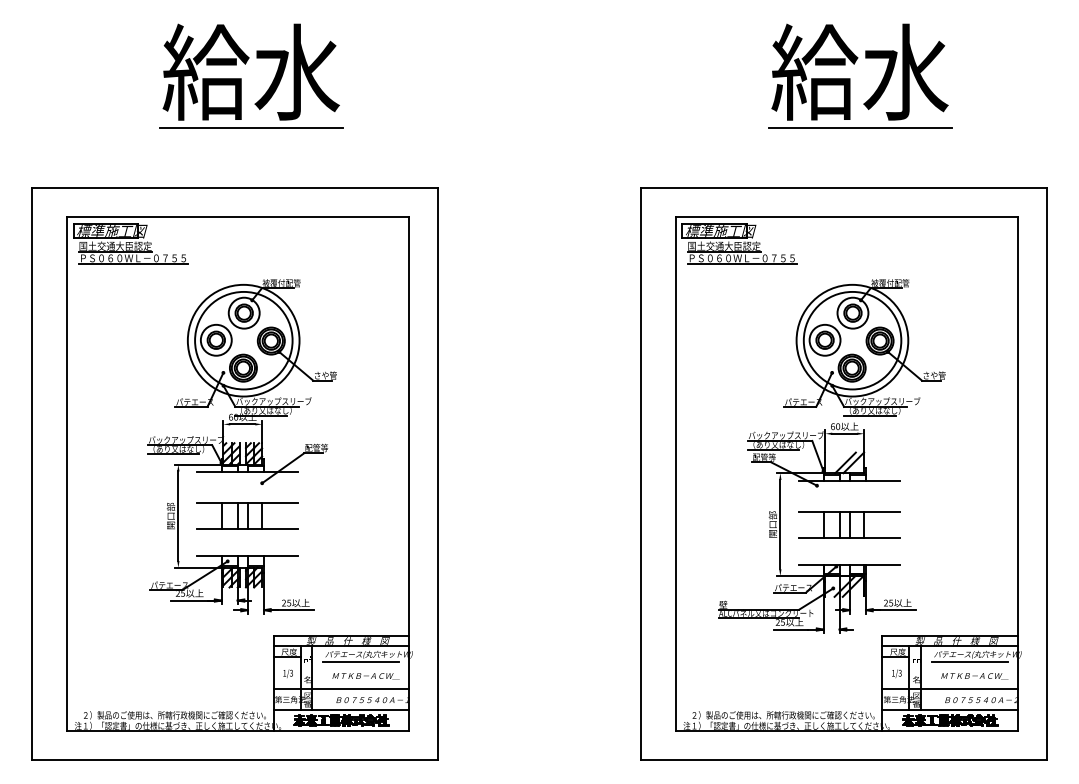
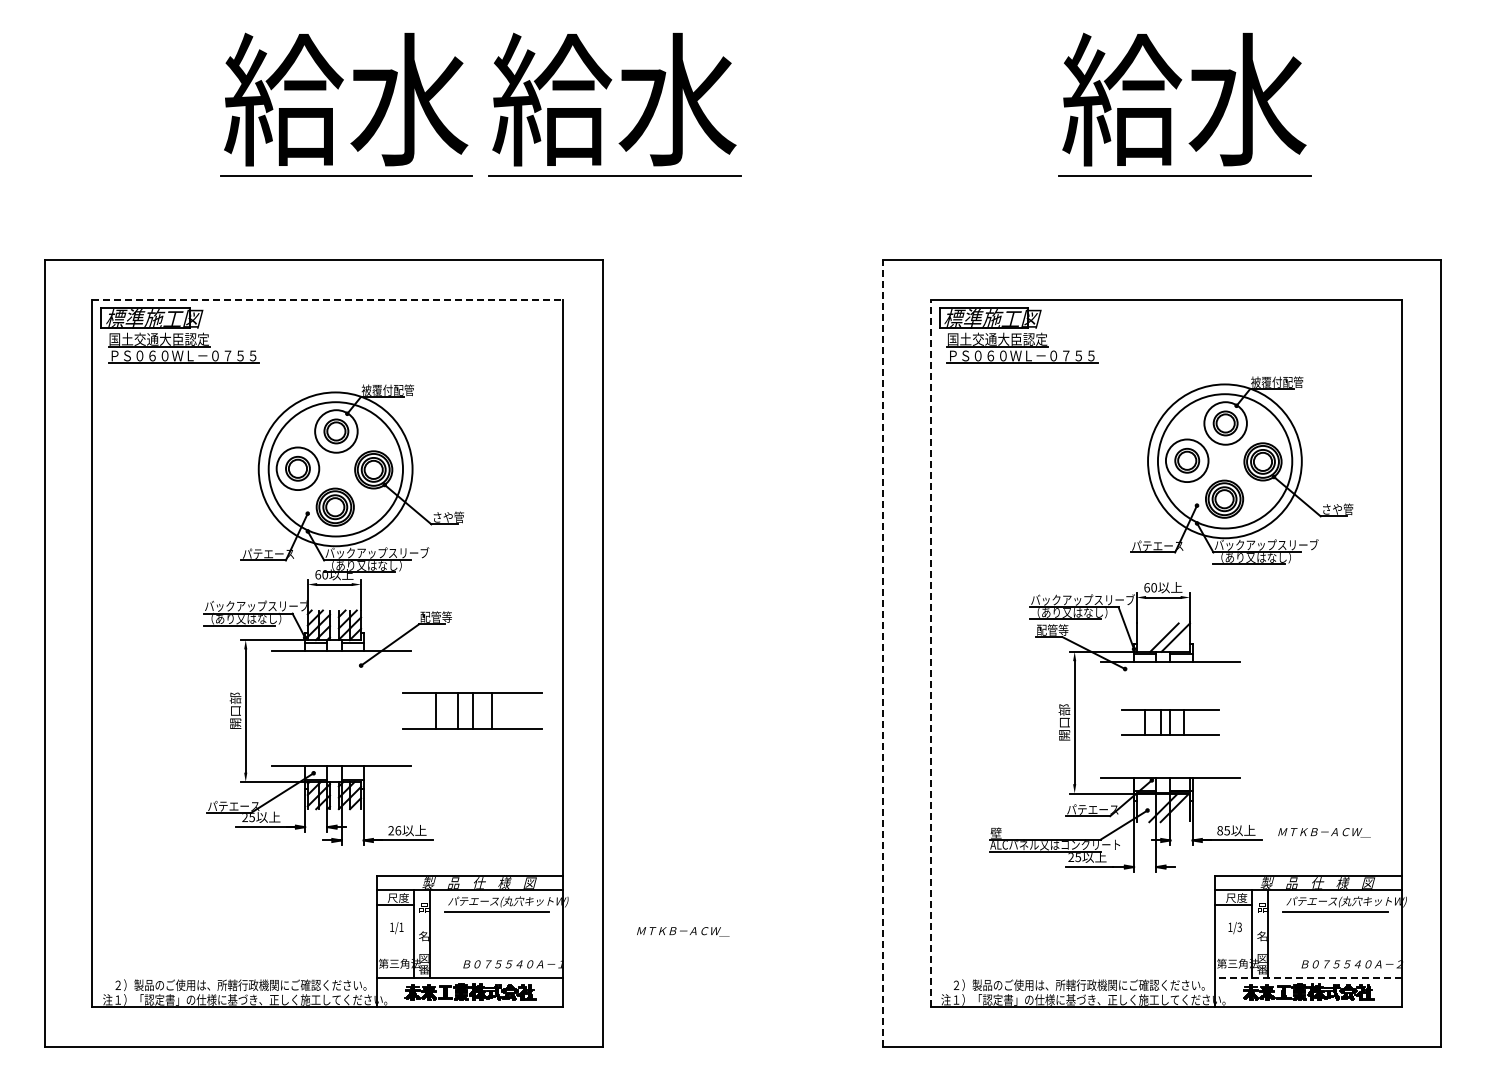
part: (436, 78) -> (601, 108), added
line: (238, 217) -> (328, 299), solid -> dashed
part: (864, 347) -> (1241, 470), moved
line: (640, 474) -> (882, 653), solid -> dashed
line: (675, 474) -> (930, 653), solid -> dashed
part: (247, 515) -> (472, 710), moved
part: (849, 524) -> (1170, 722), size x0.7
text: (289, 602) -> (398, 830), 25 -> 26
text: (886, 602) -> (1220, 830), 25 -> 85
text: (291, 673) -> (401, 927), 1/3 -> 1/1
text: (366, 676) -> (683, 931), moved
text: (974, 676) -> (1324, 832), moved
line: (340, 688) -> (469, 948), removed
line: (950, 688) -> (1308, 948), removed
line: (949, 710) -> (1307, 978), solid -> dashed

